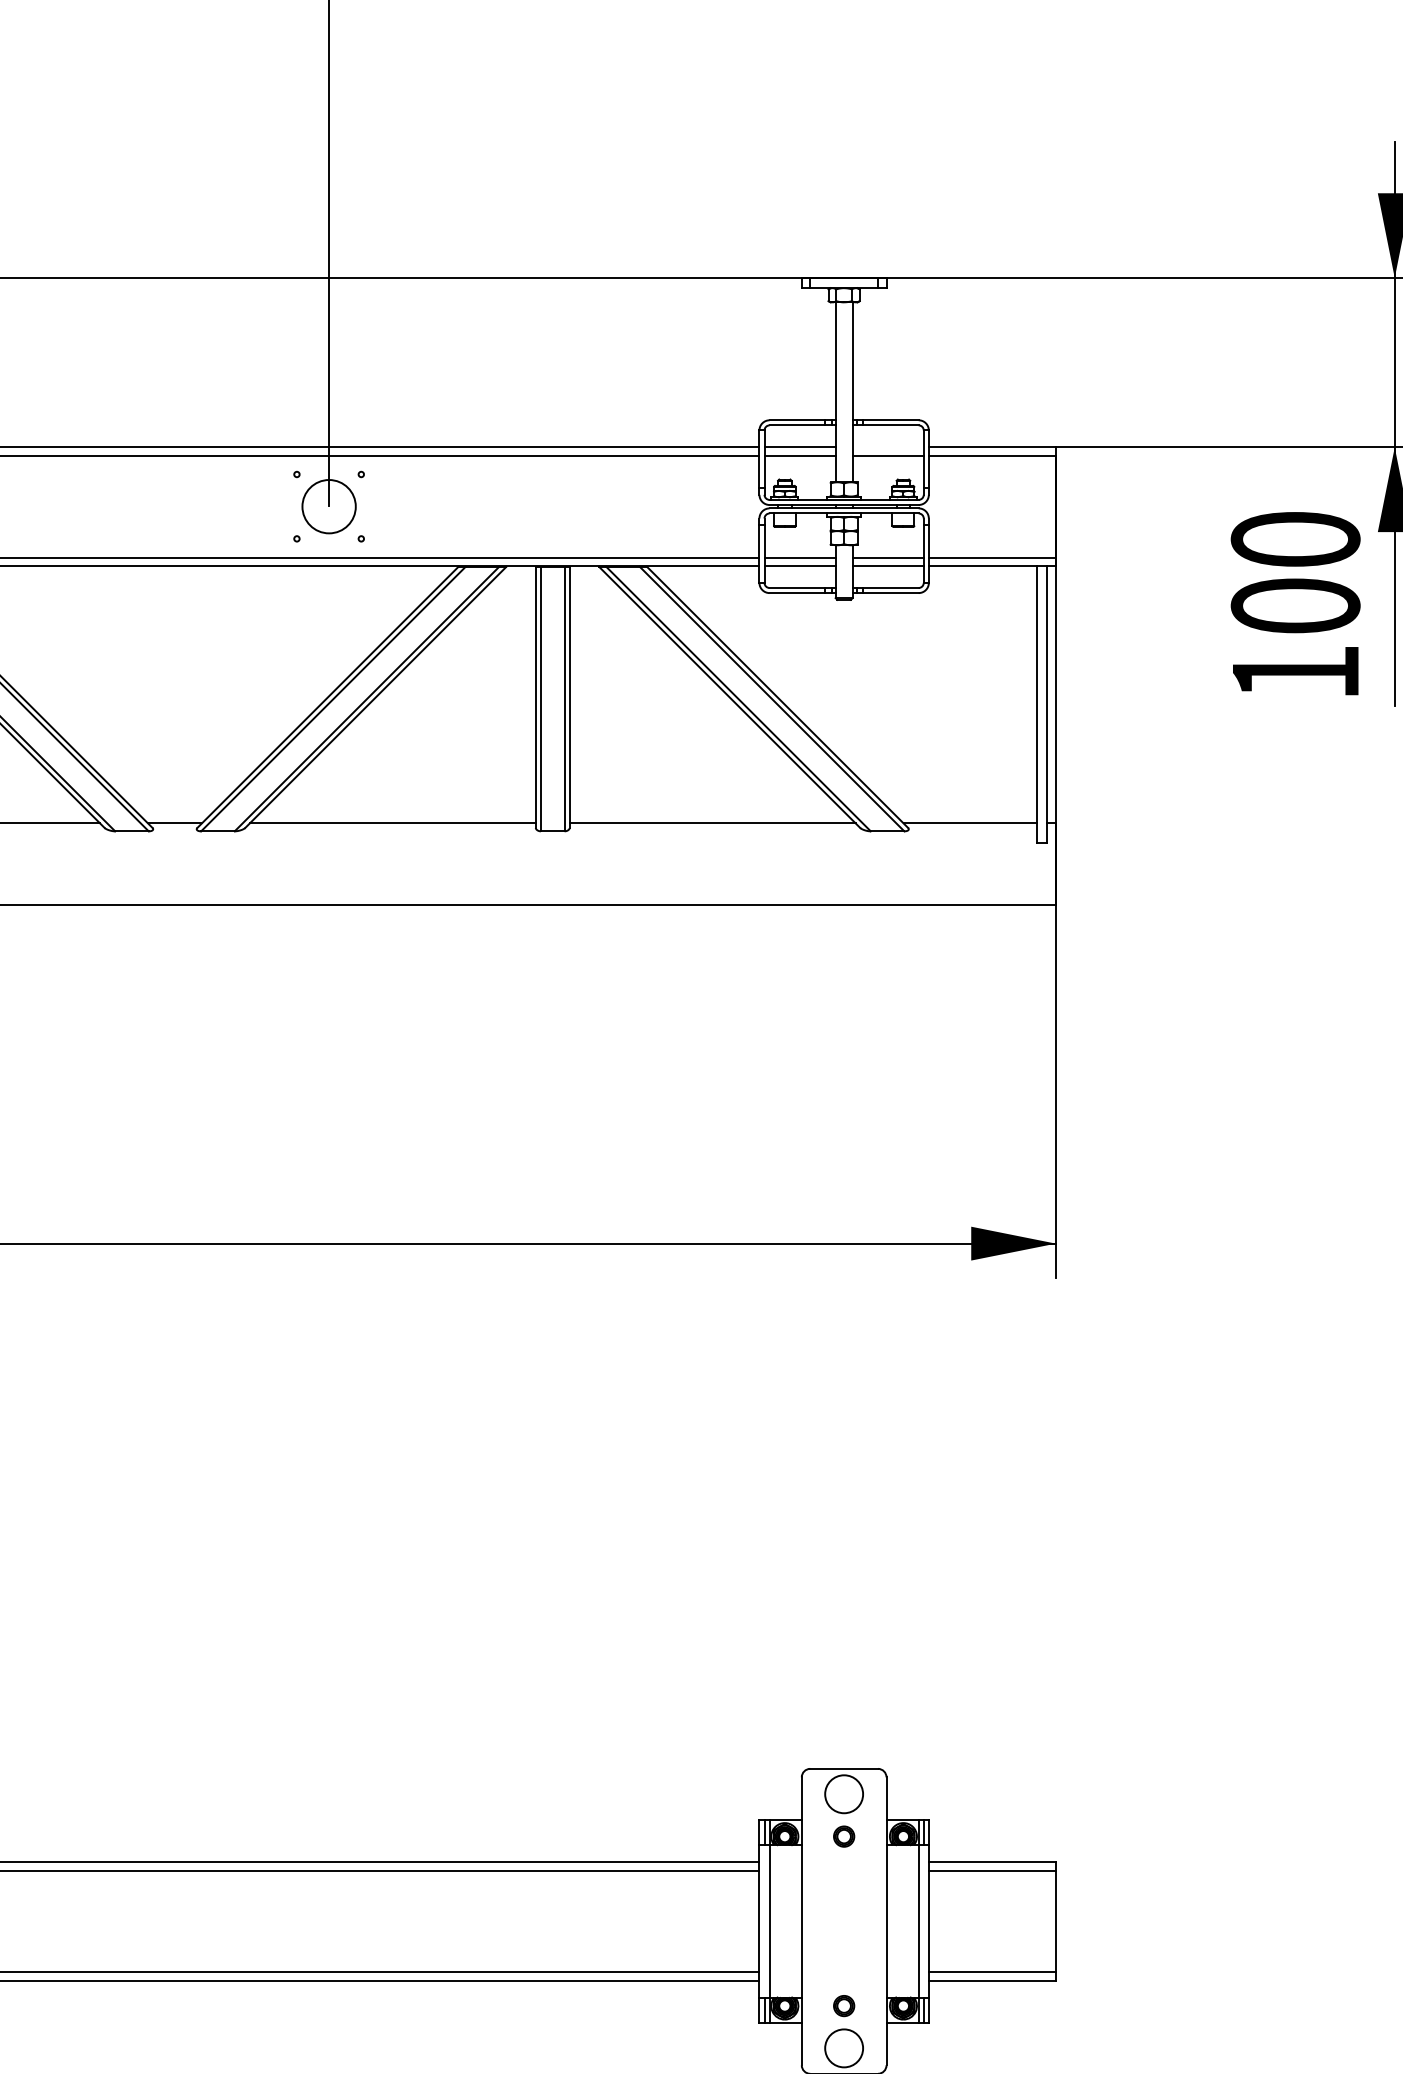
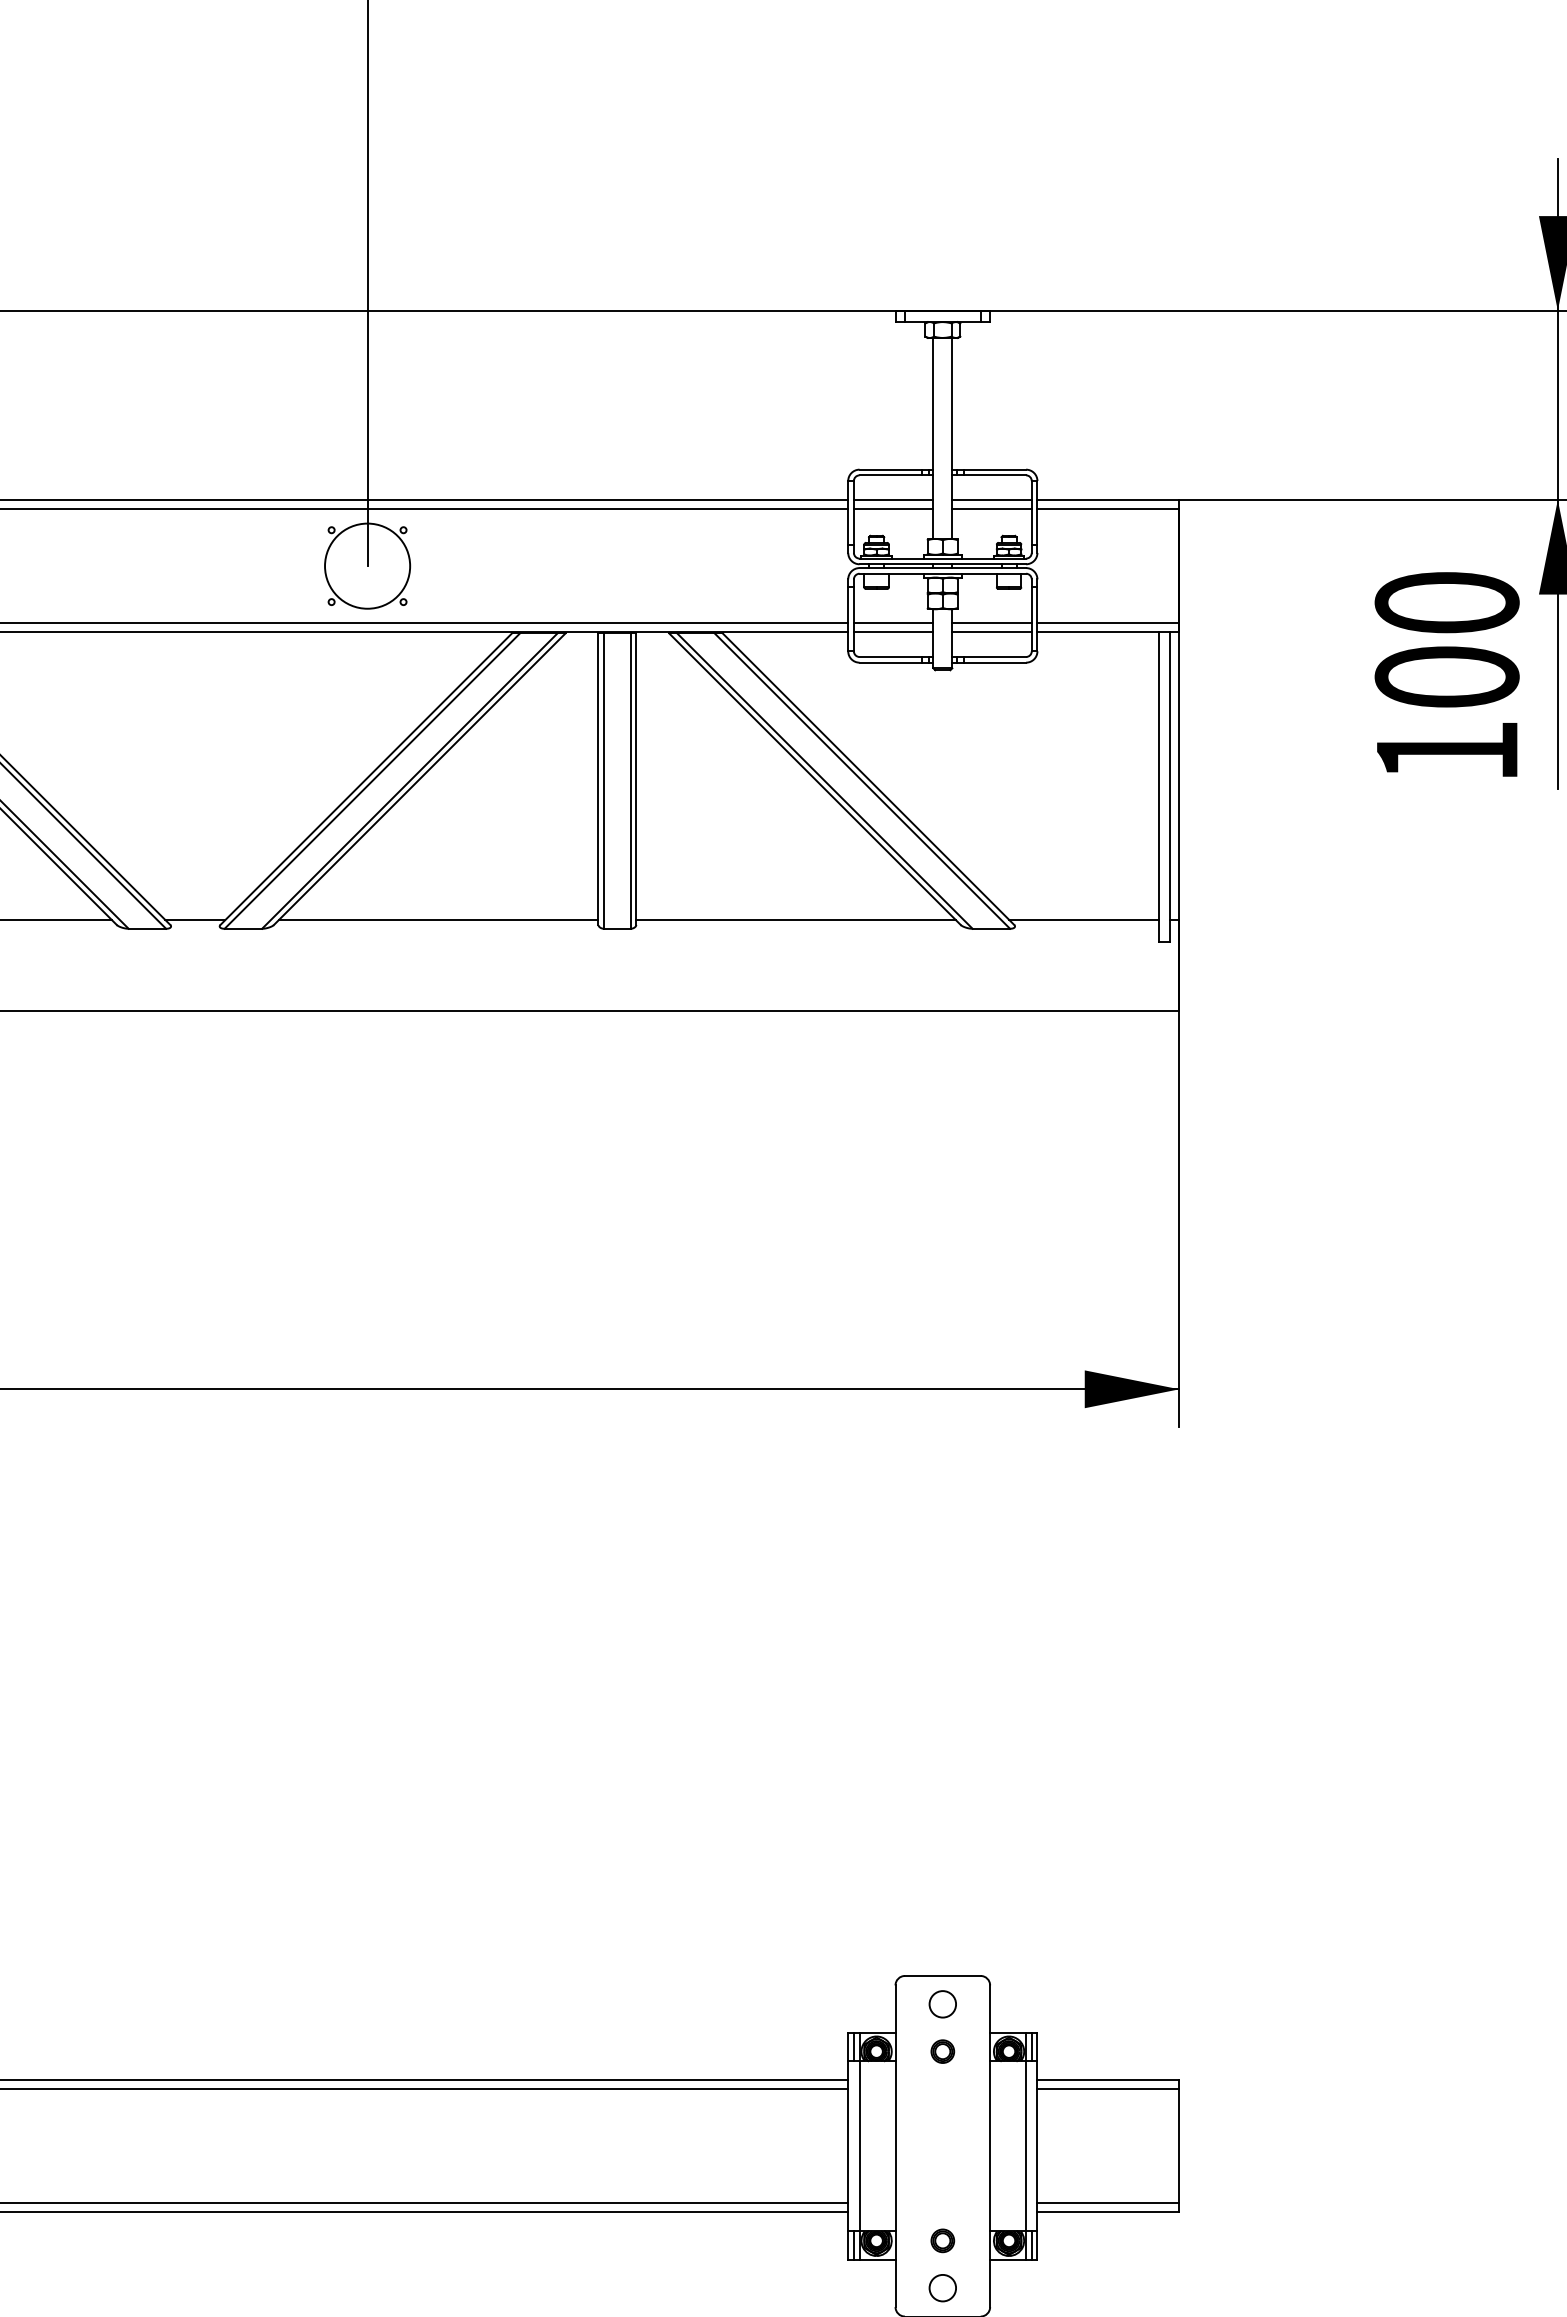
line: (887, 446) -> (991, 499), added
circle: (329, 506) -> (367, 565), size x1.43
circle: (843, 1794) -> (942, 2004), size x0.62
circle: (843, 2047) -> (942, 2287), size x0.62

